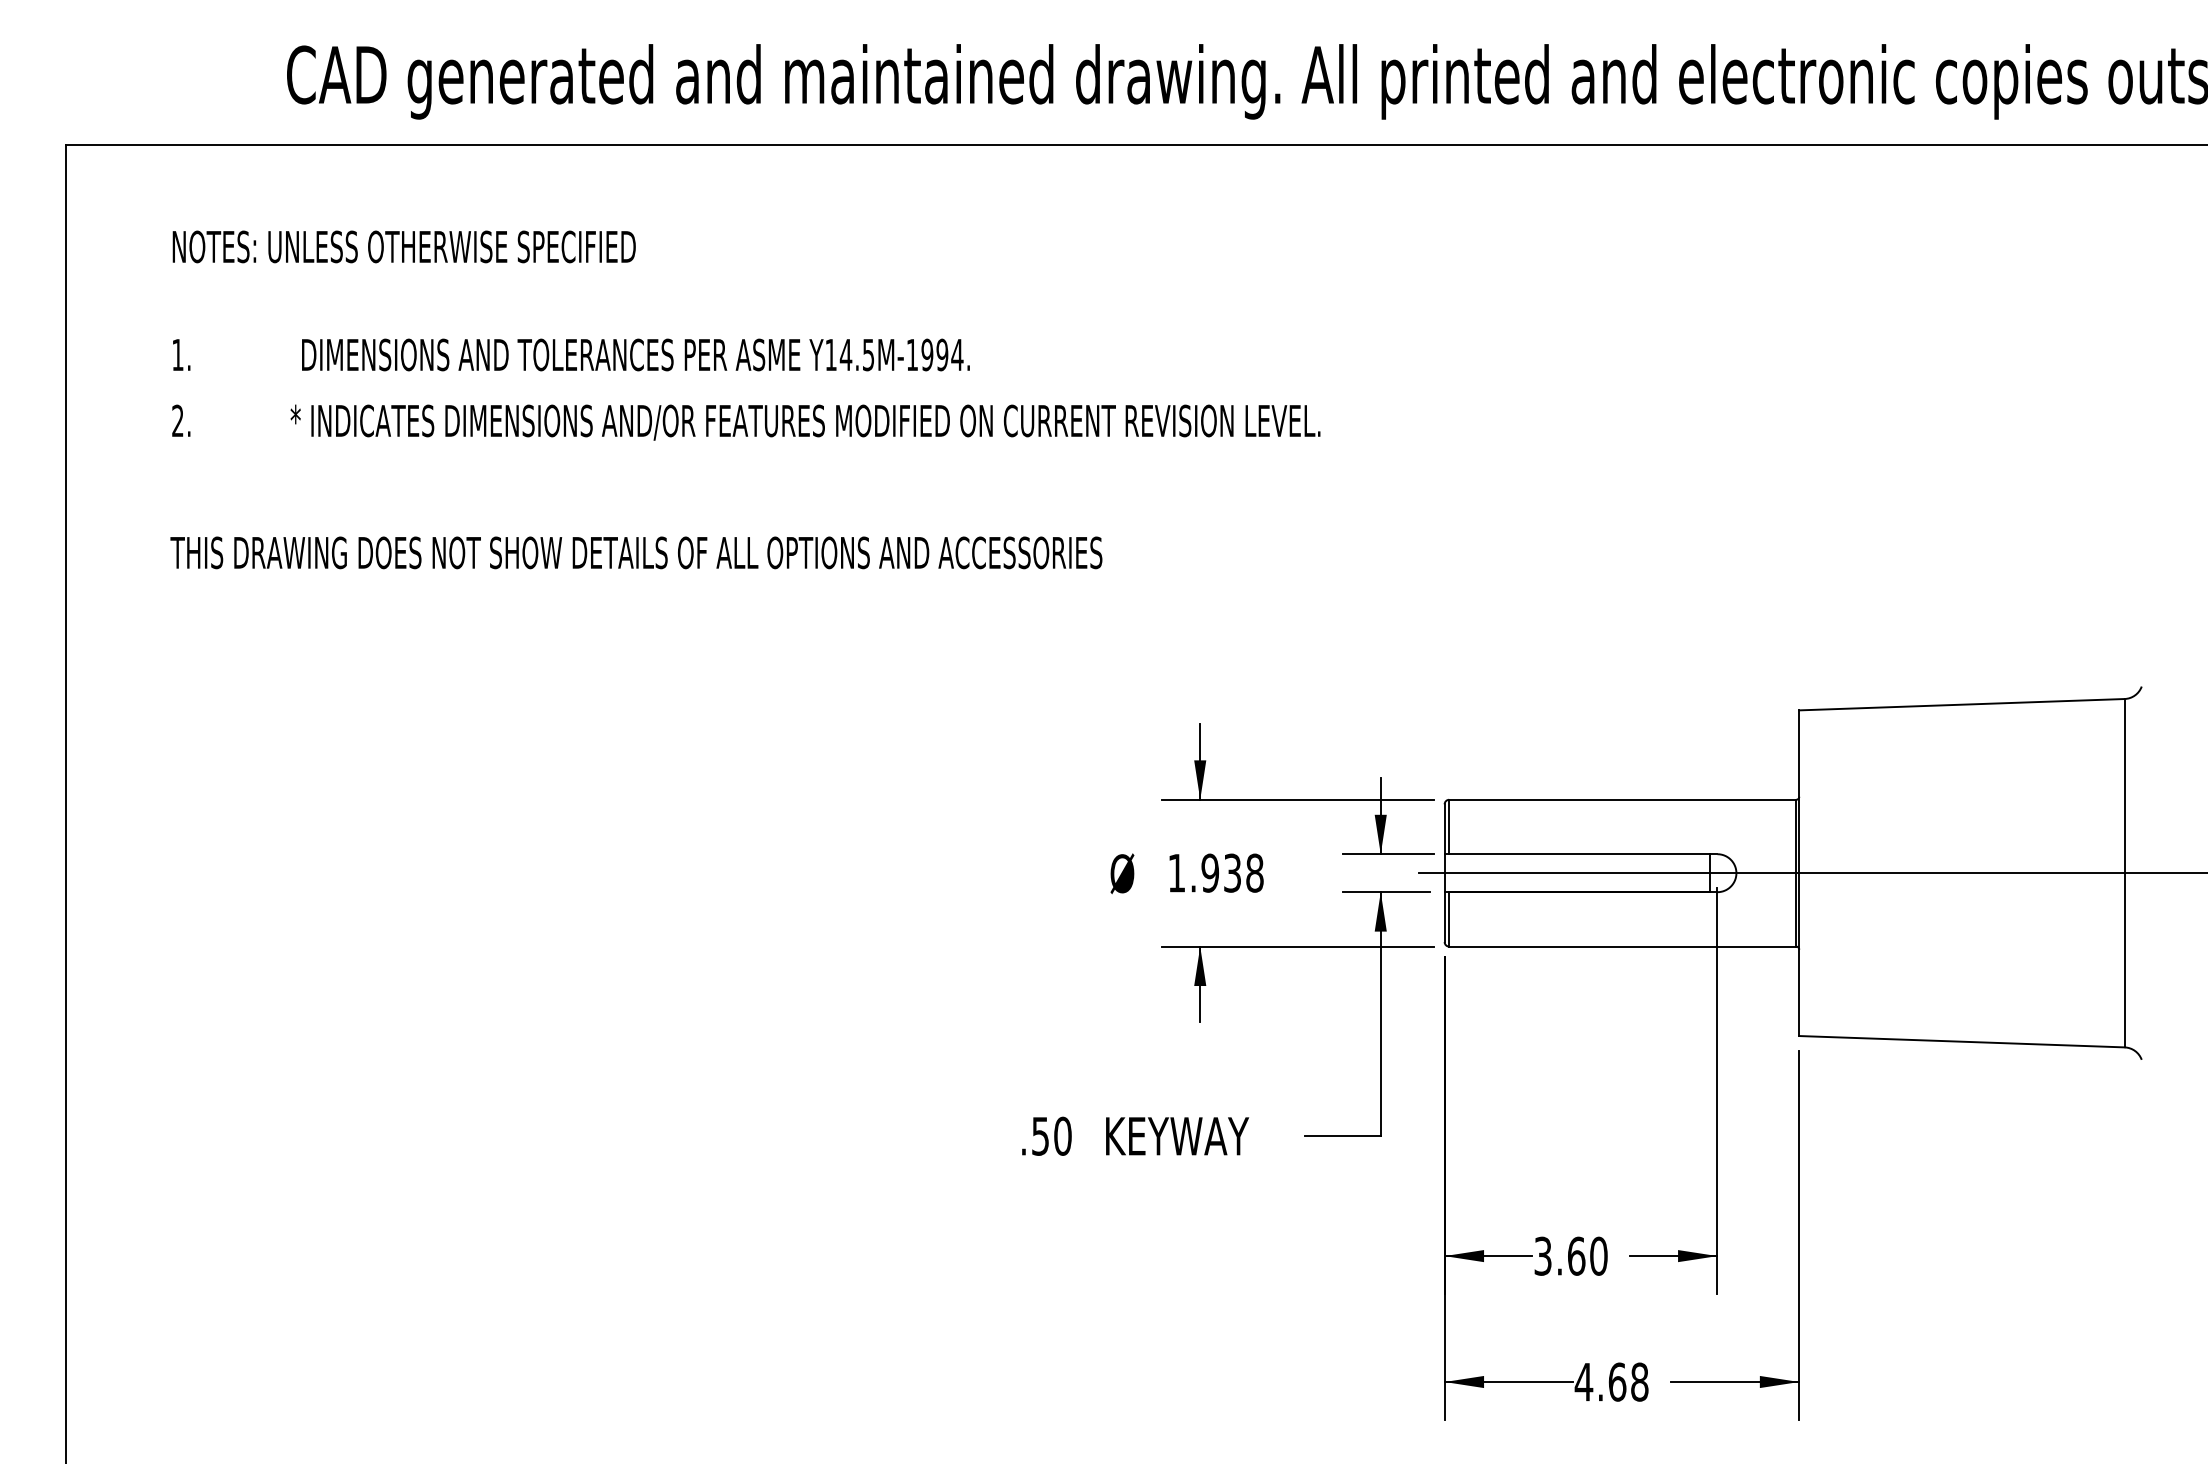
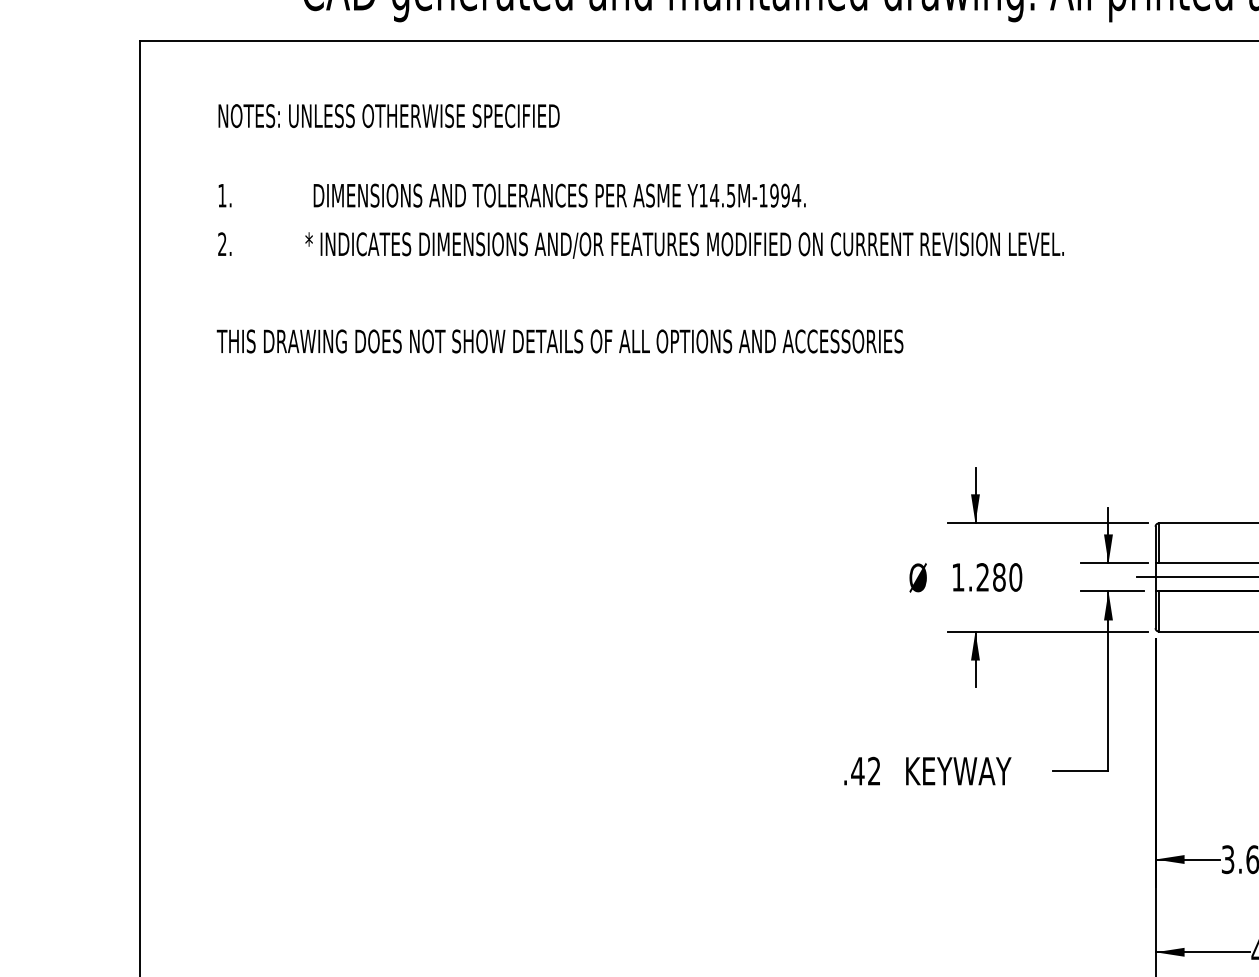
text: (1232, 872) -> (999, 576), 1.938 -> 1.280
text: (1051, 1135) -> (865, 770), .50 -> .42

